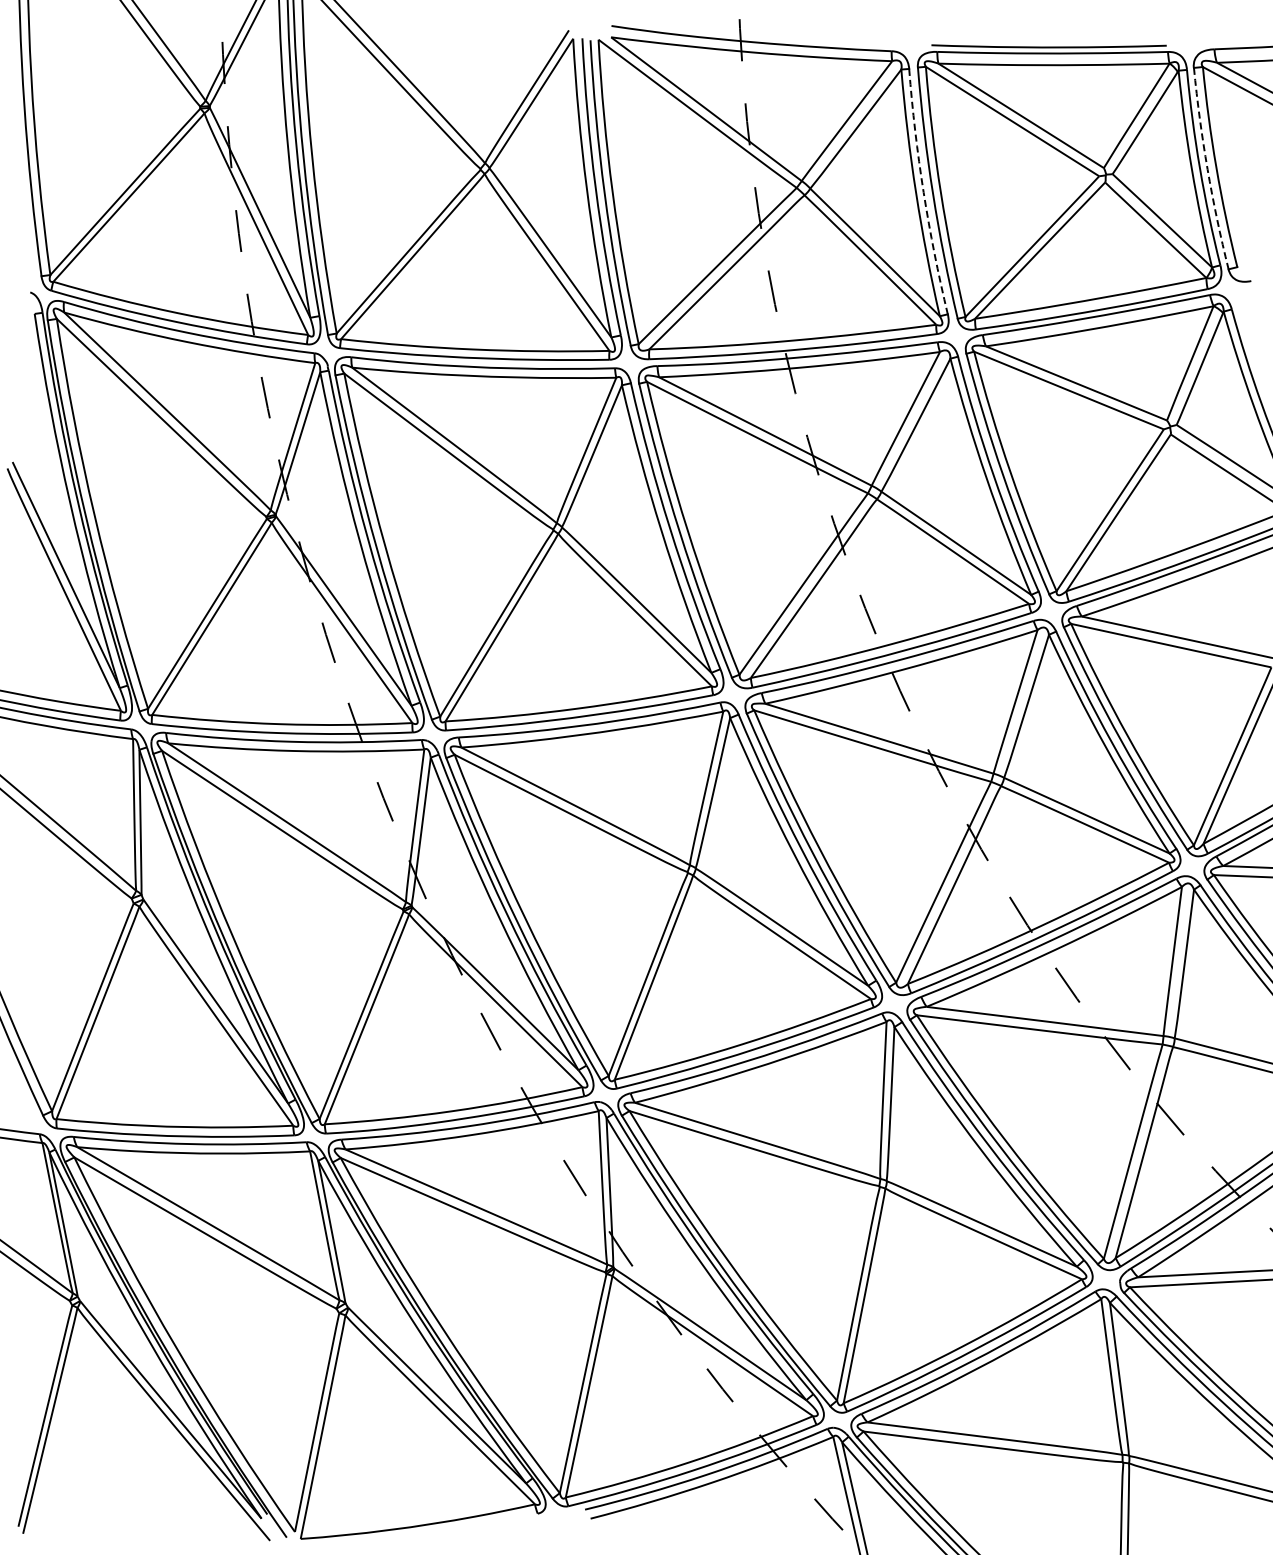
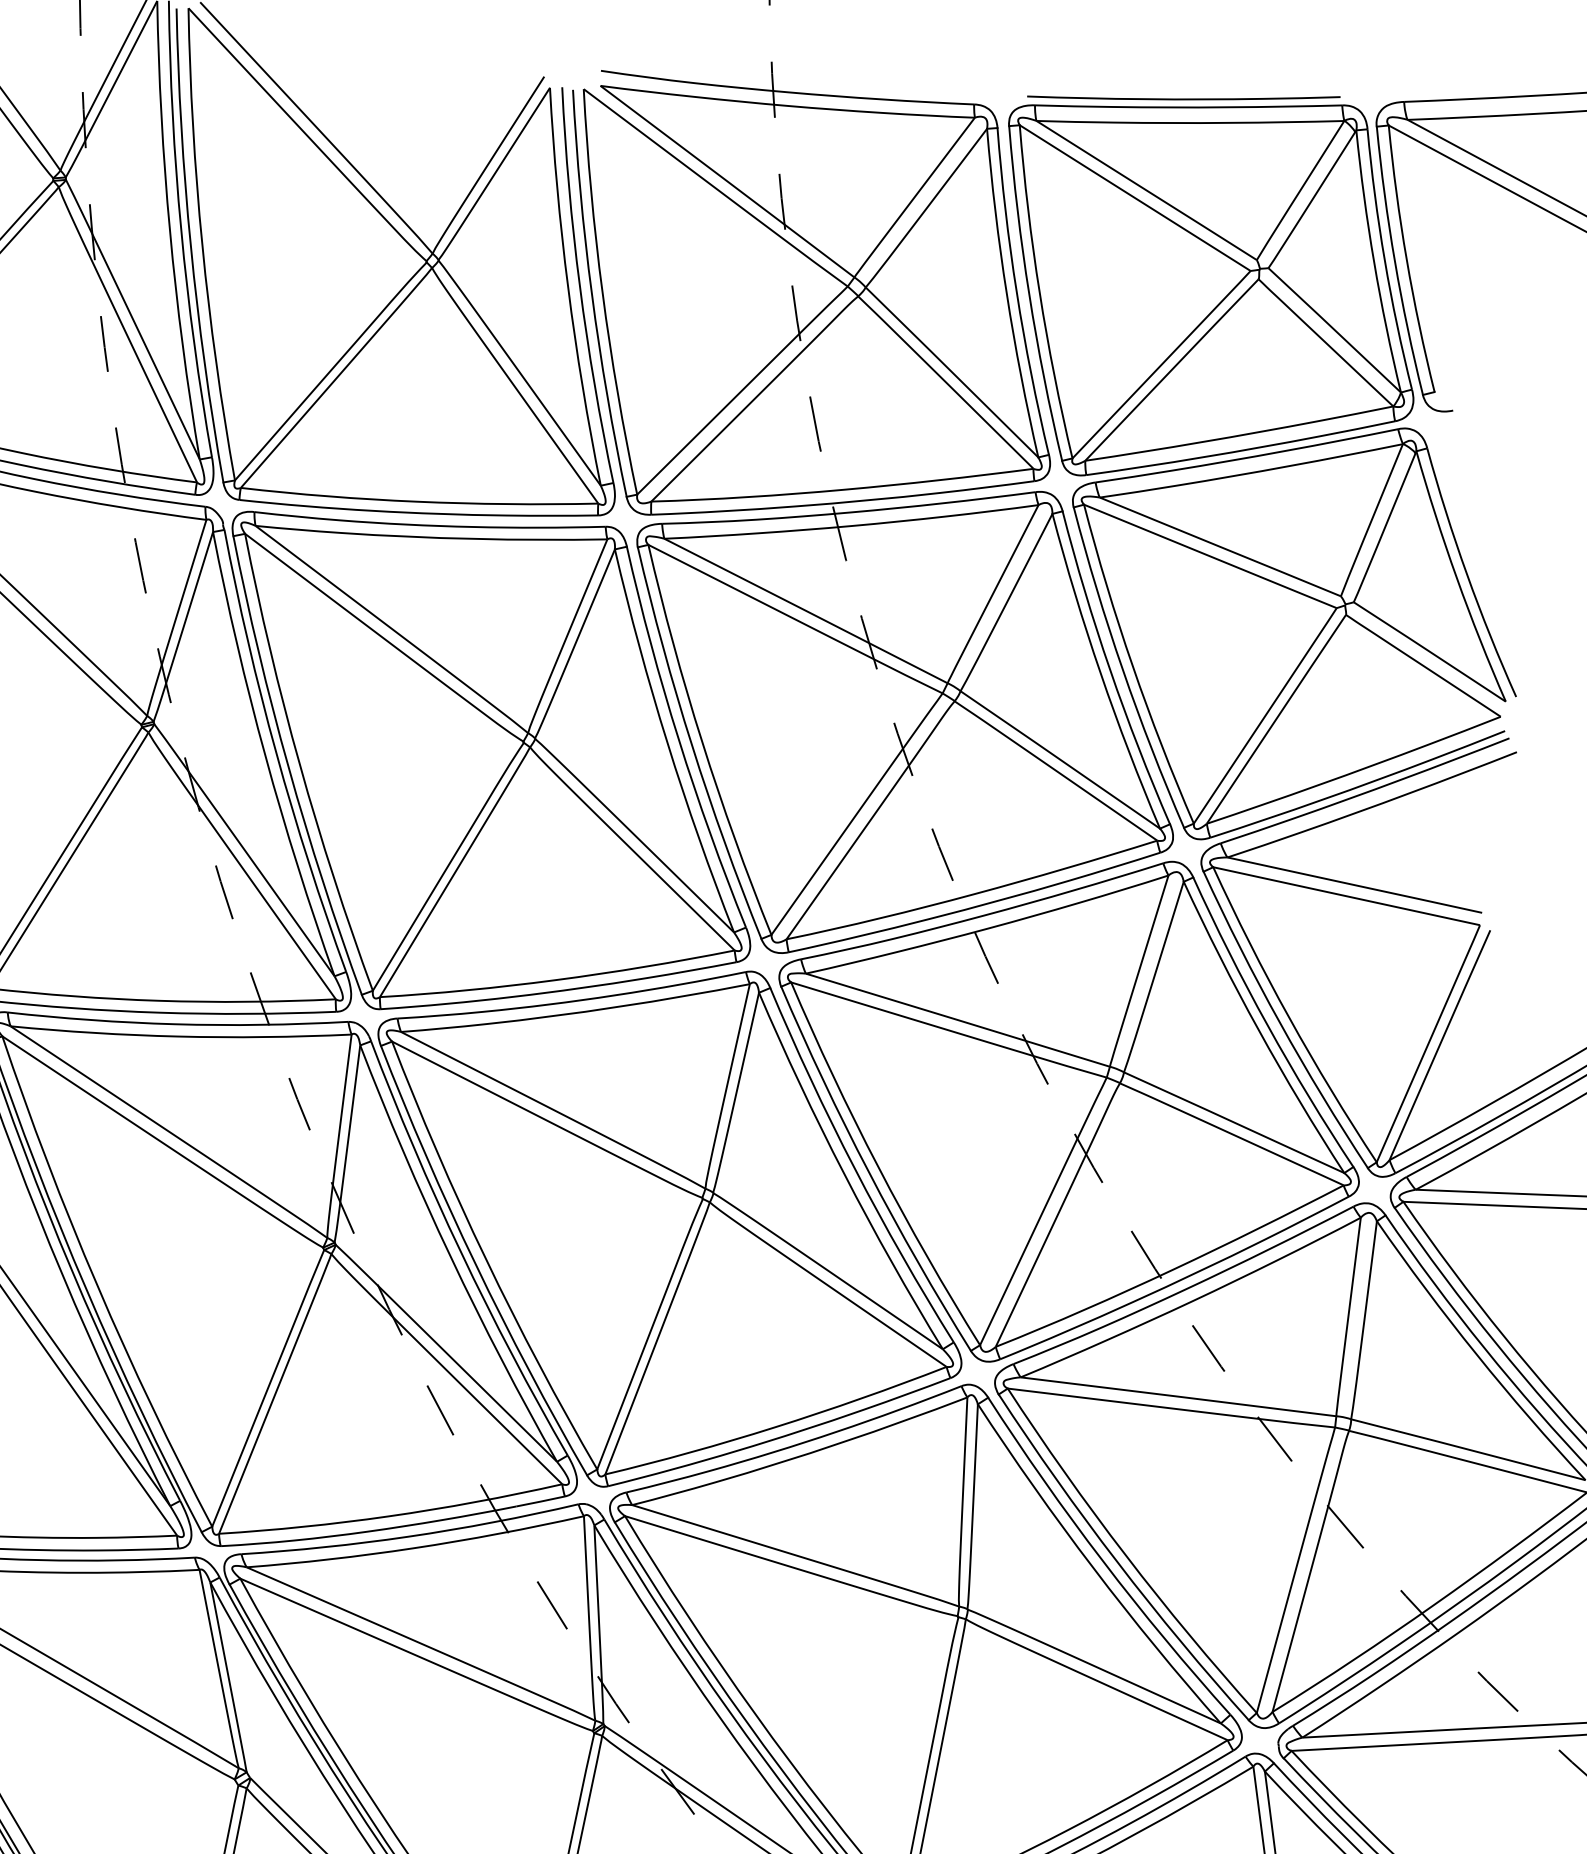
arc: (1207, 169) -> (1394, 261), dashed -> solid
arc: (923, 192) -> (1016, 292), dashed -> solid

